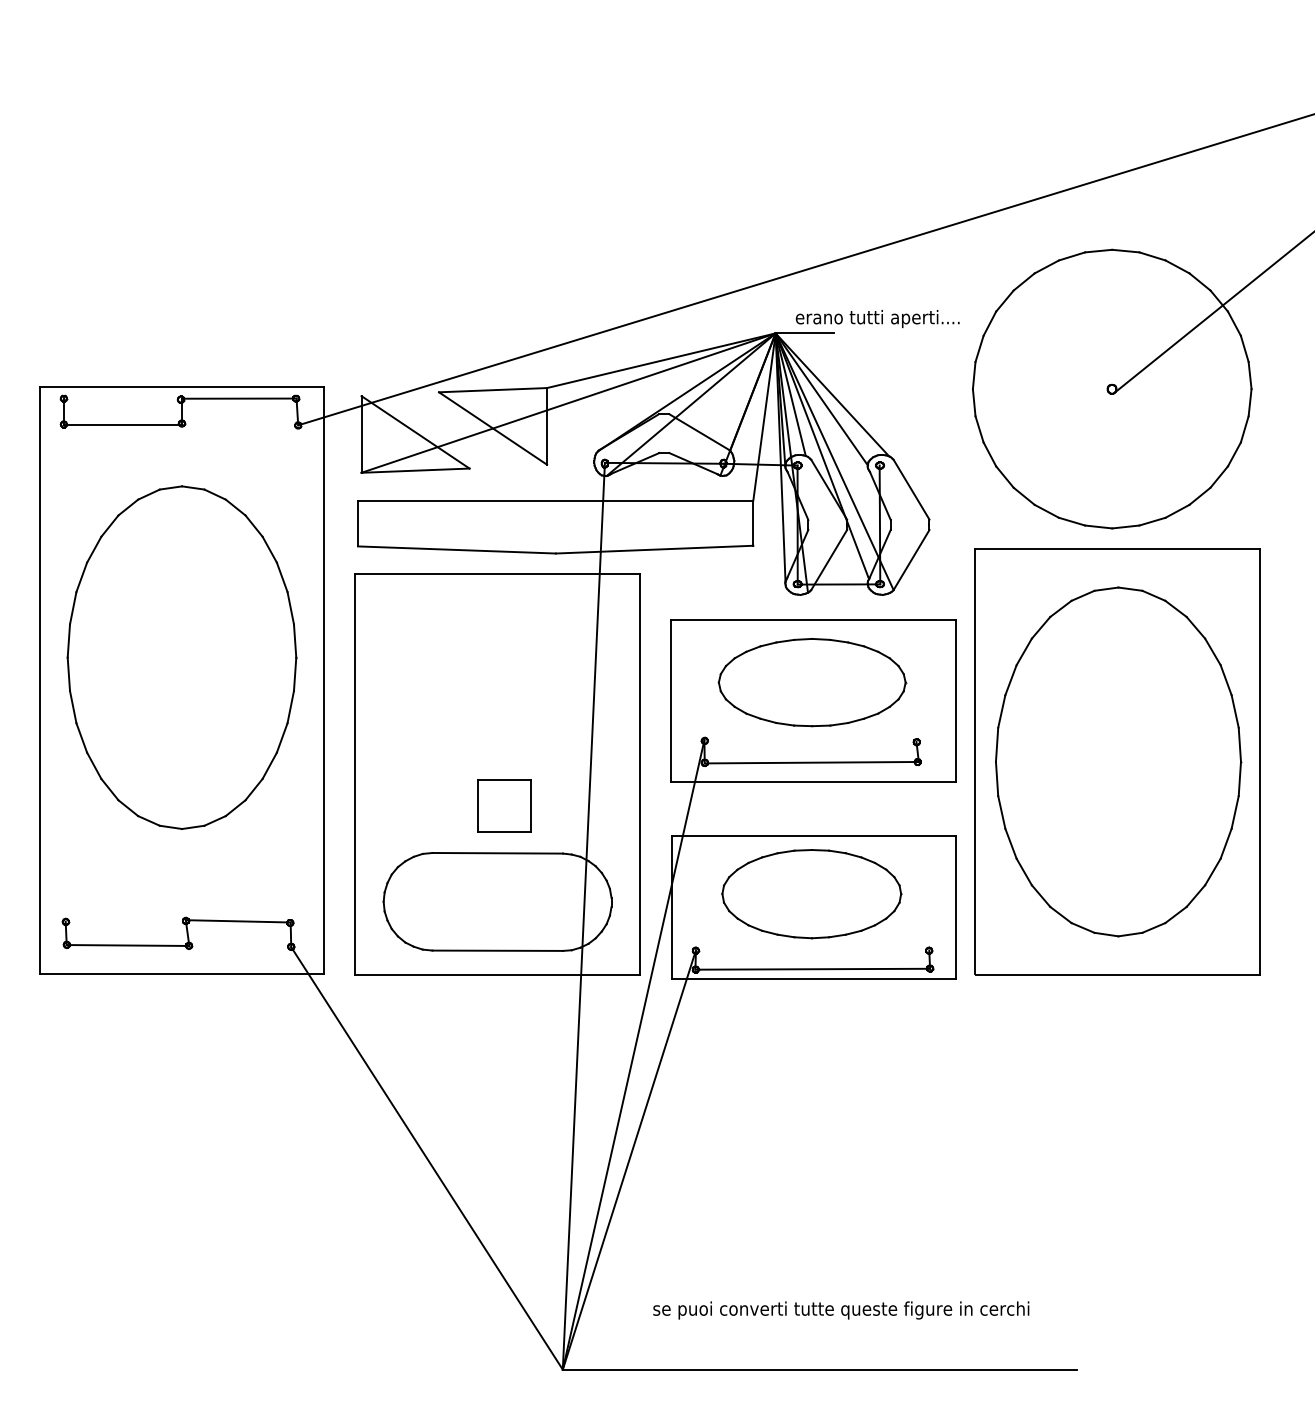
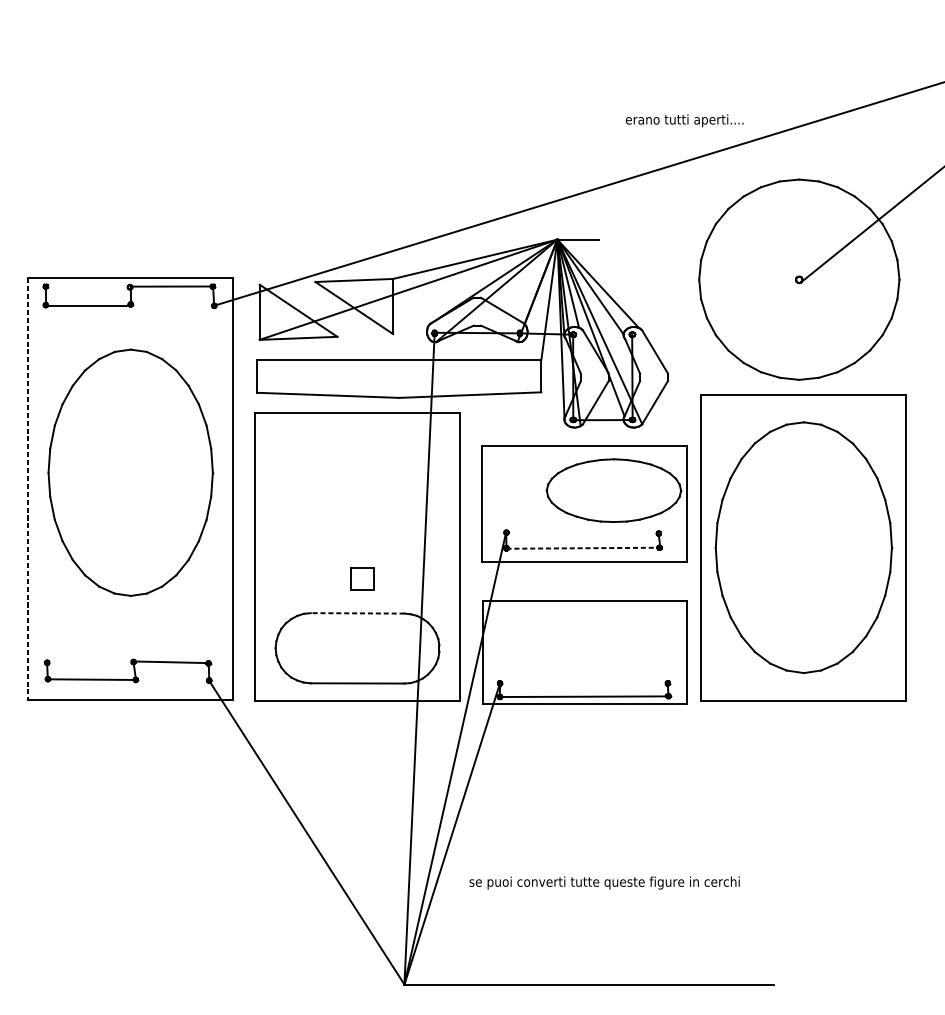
text: (877, 319) -> (684, 121), moved
line: (39, 680) -> (28, 489), solid -> dashed
part: (812, 682) -> (614, 490), moved
line: (811, 762) -> (583, 548), solid -> dashed
part: (504, 805) -> (362, 579), size x0.6
line: (497, 853) -> (357, 613), solid -> dashed
part: (811, 894) -> (583, 642), removed
text: (841, 1310) -> (604, 883), moved

